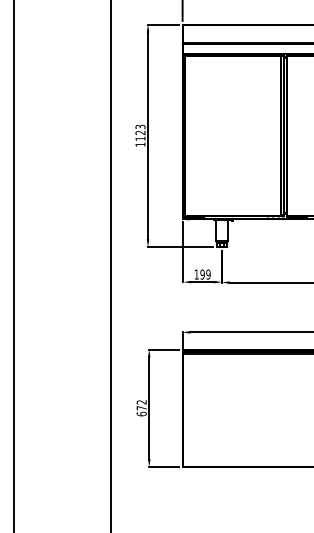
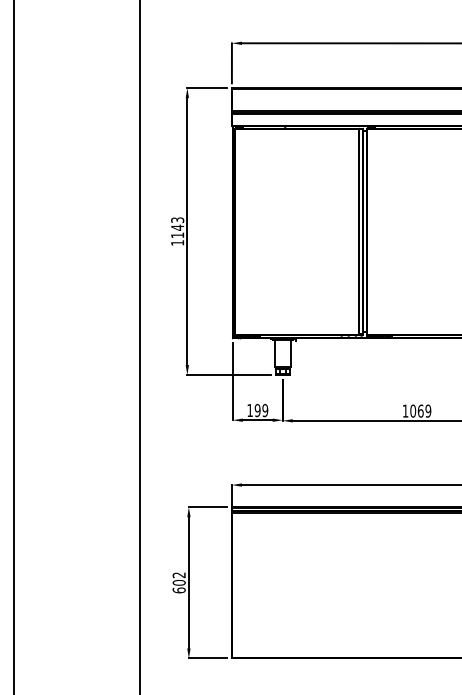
text: (140, 132) -> (177, 227), 1123 -> 1143
text: (141, 407) -> (178, 582), 672 -> 602

